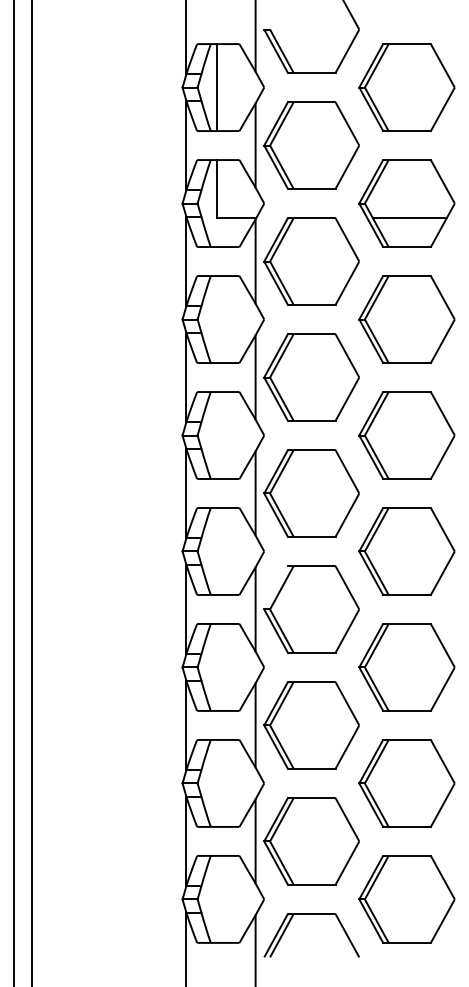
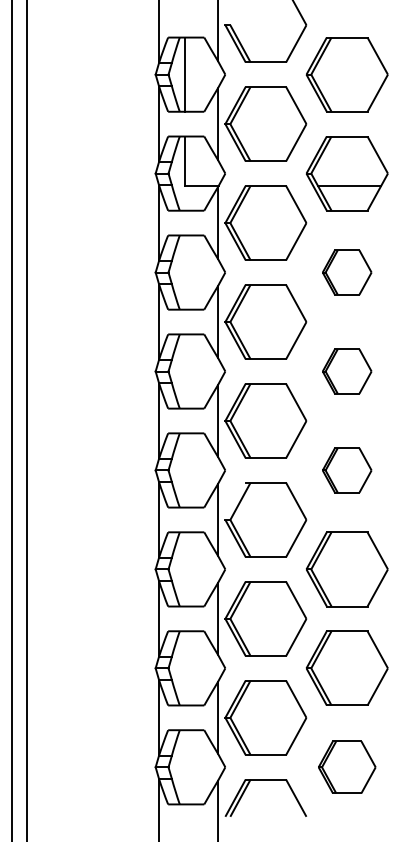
part: (406, 319) -> (346, 272), size x0.6
part: (406, 435) -> (346, 371), size x0.6
part: (406, 551) -> (346, 470), size x0.6
part: (406, 899) -> (346, 767), size x0.7

